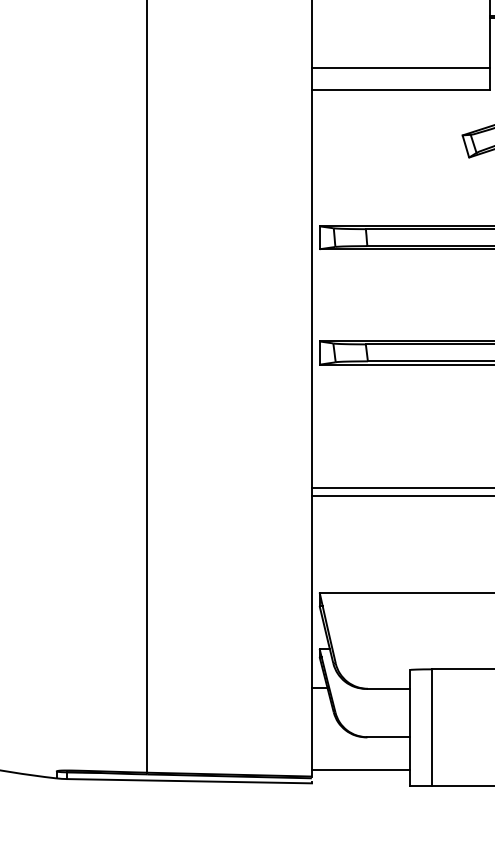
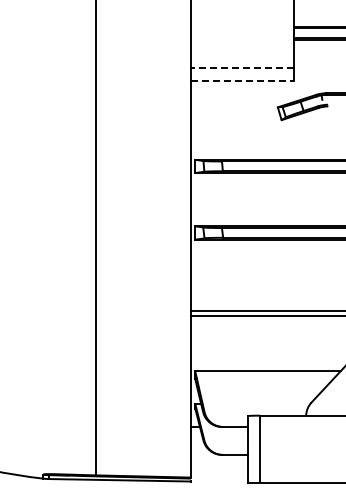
line: (399, 68) -> (241, 68), solid -> dashed
line: (401, 88) -> (242, 80), solid -> dashed
line: (359, 769) -> (218, 473), removed

